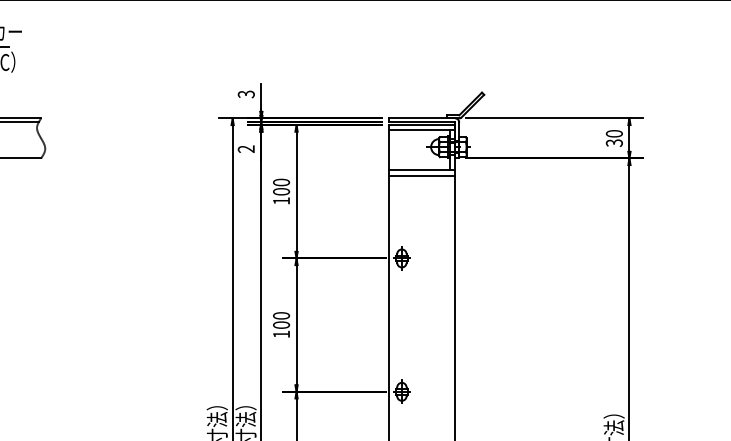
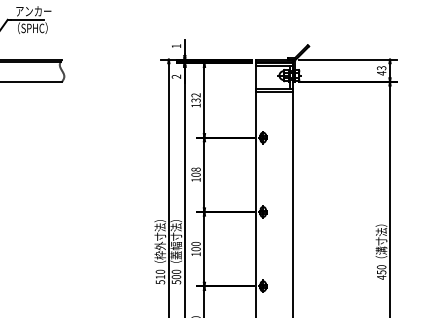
text: (246, 94) -> (176, 46), 3 -> 1
text: (614, 137) -> (381, 70), 30 -> 43
text: (280, 186) -> (195, 97), 100 -> 132
text: (282, 315) -> (196, 169), 100 -> 108

